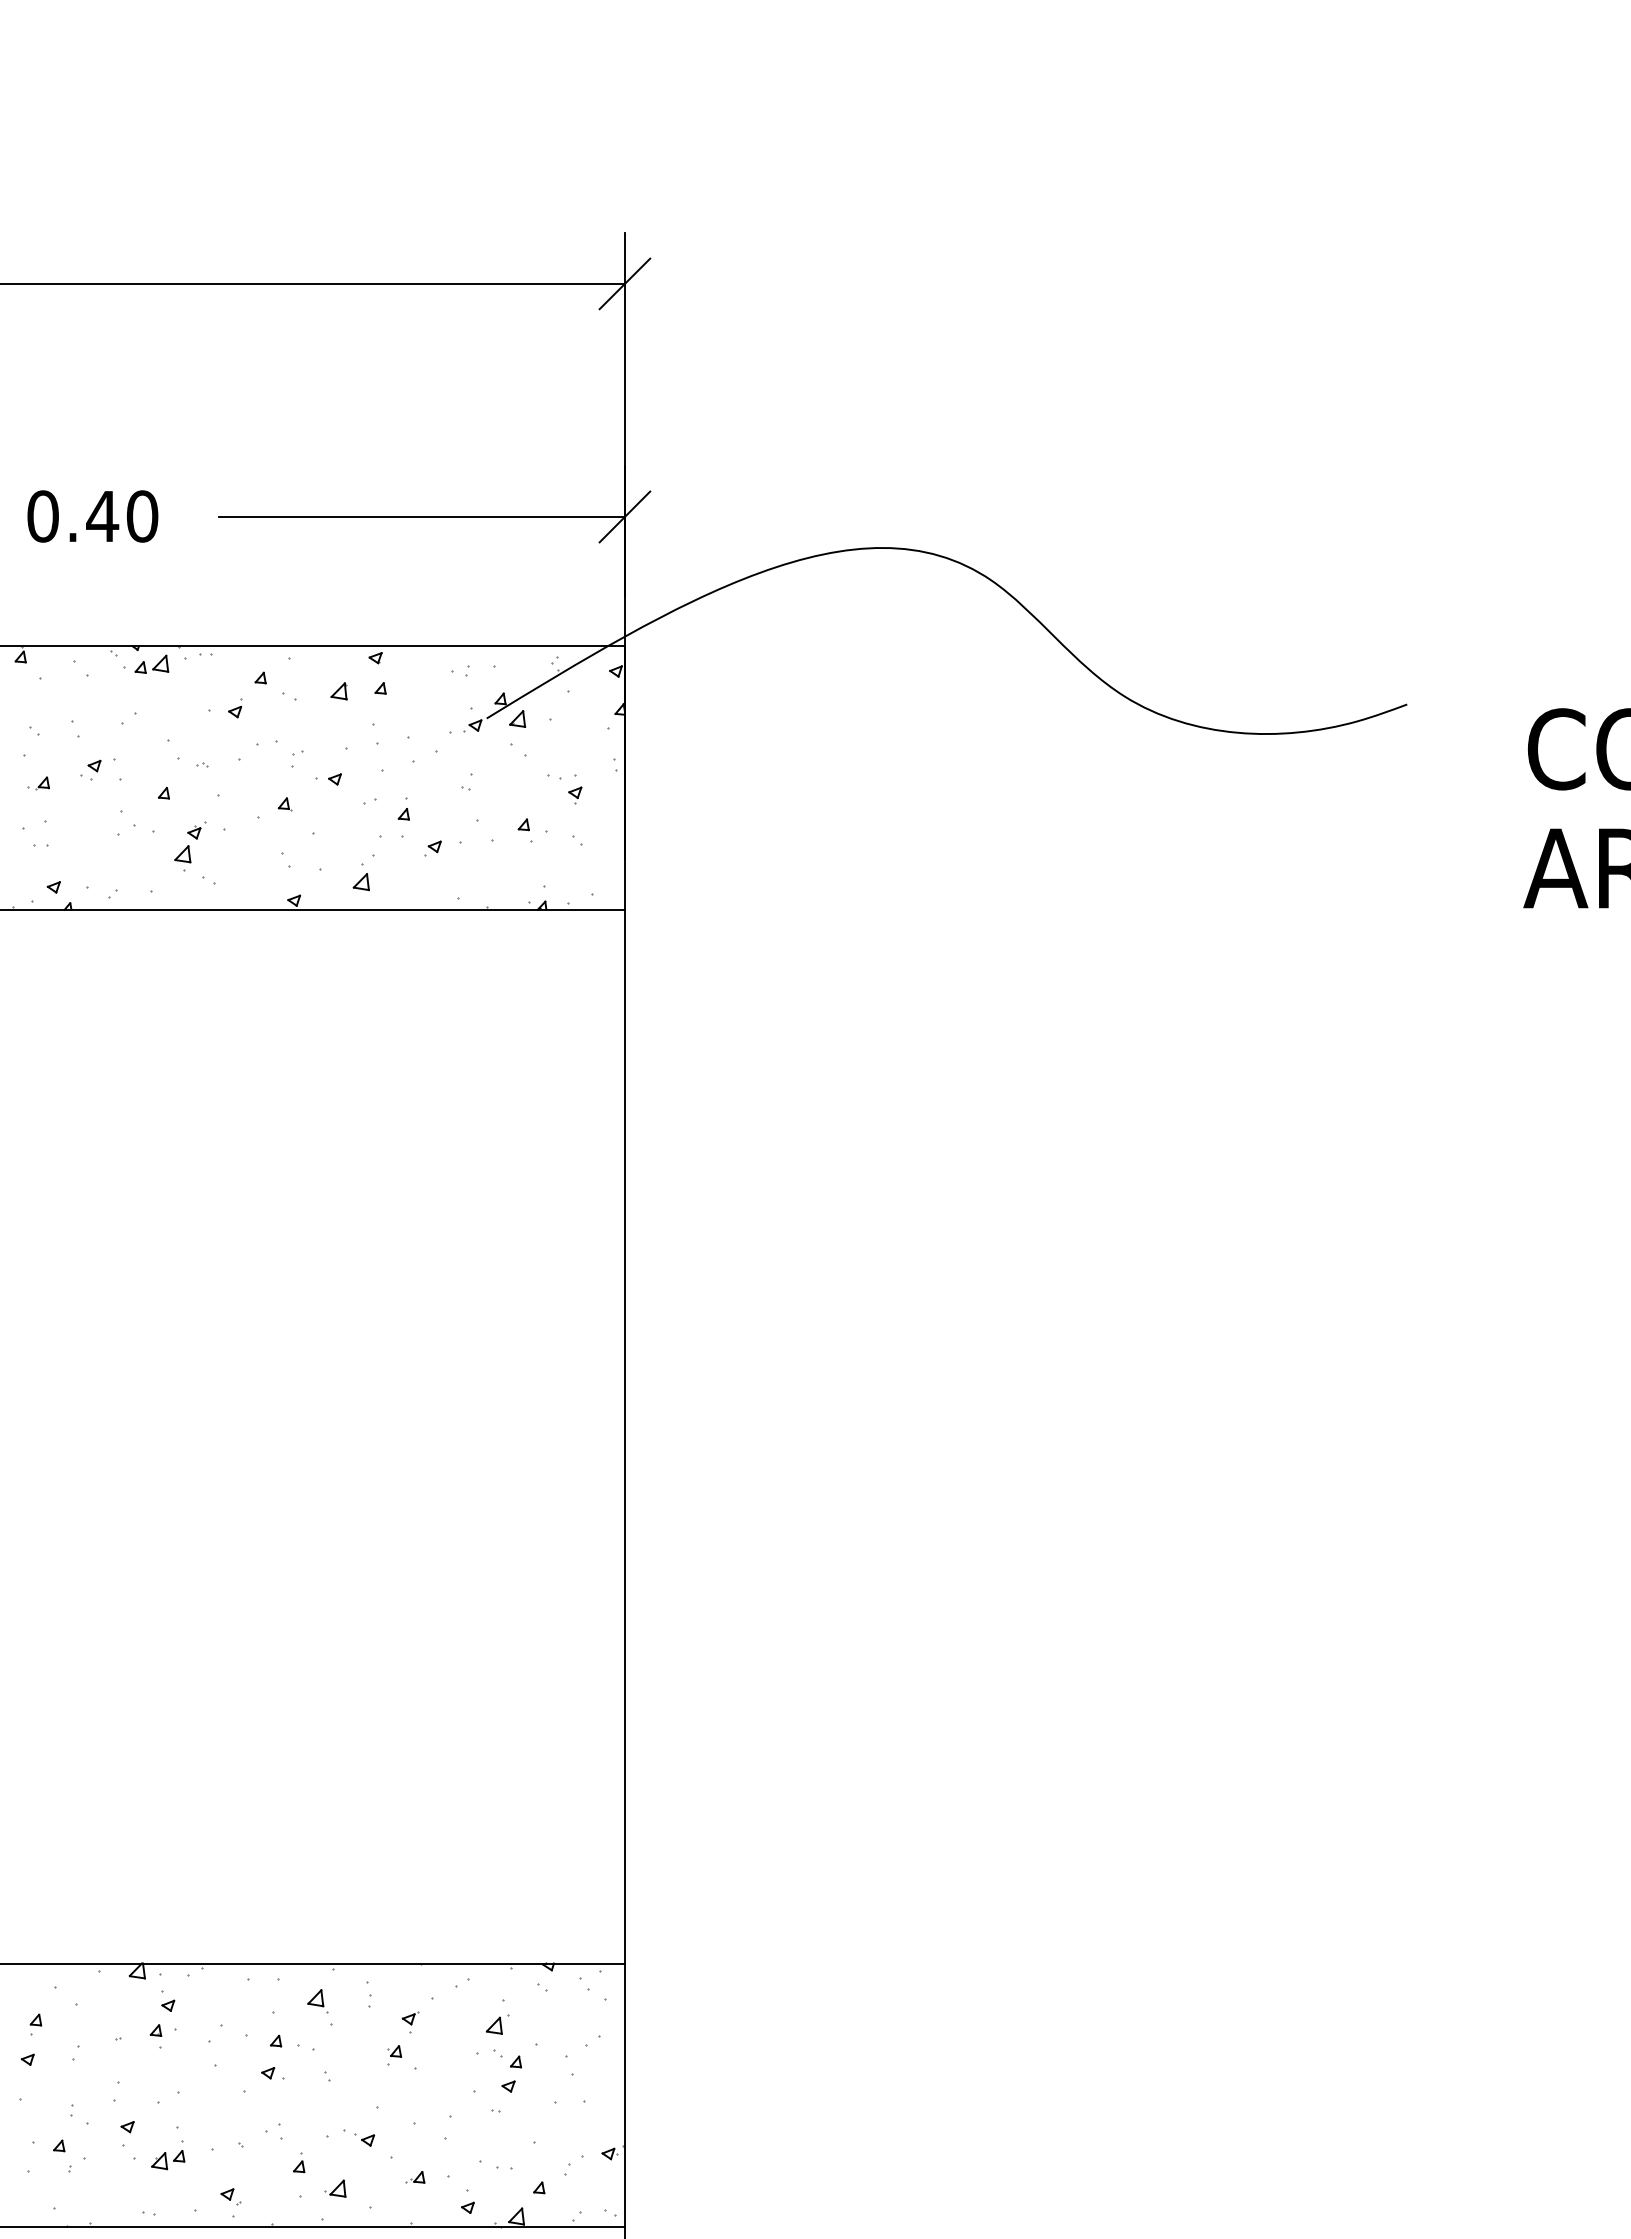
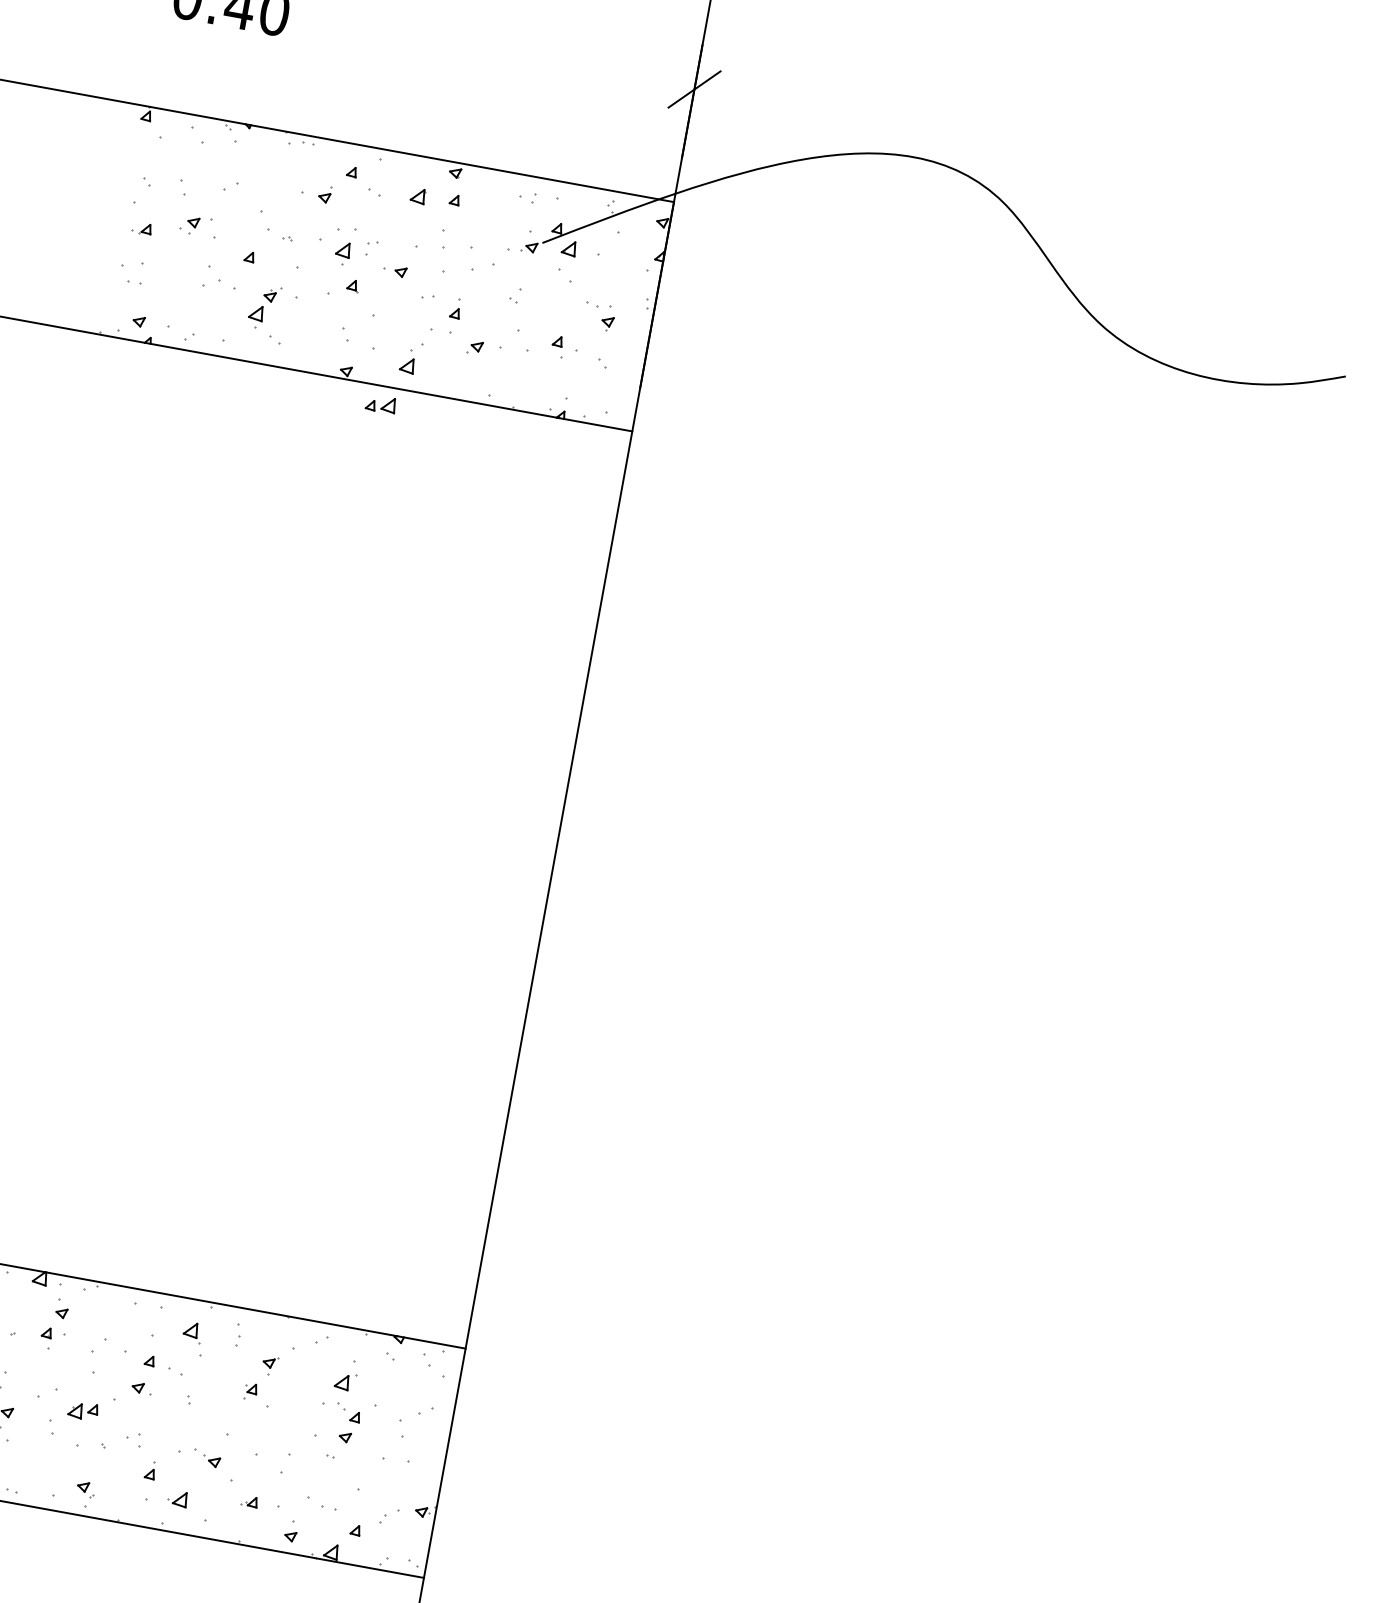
line: (421, 516) -> (517, 56), removed
part: (151, 663) -> (380, 403), moved
part: (266, 770) -> (342, 253), added
part: (168, 2160) -> (83, 1411), moved

